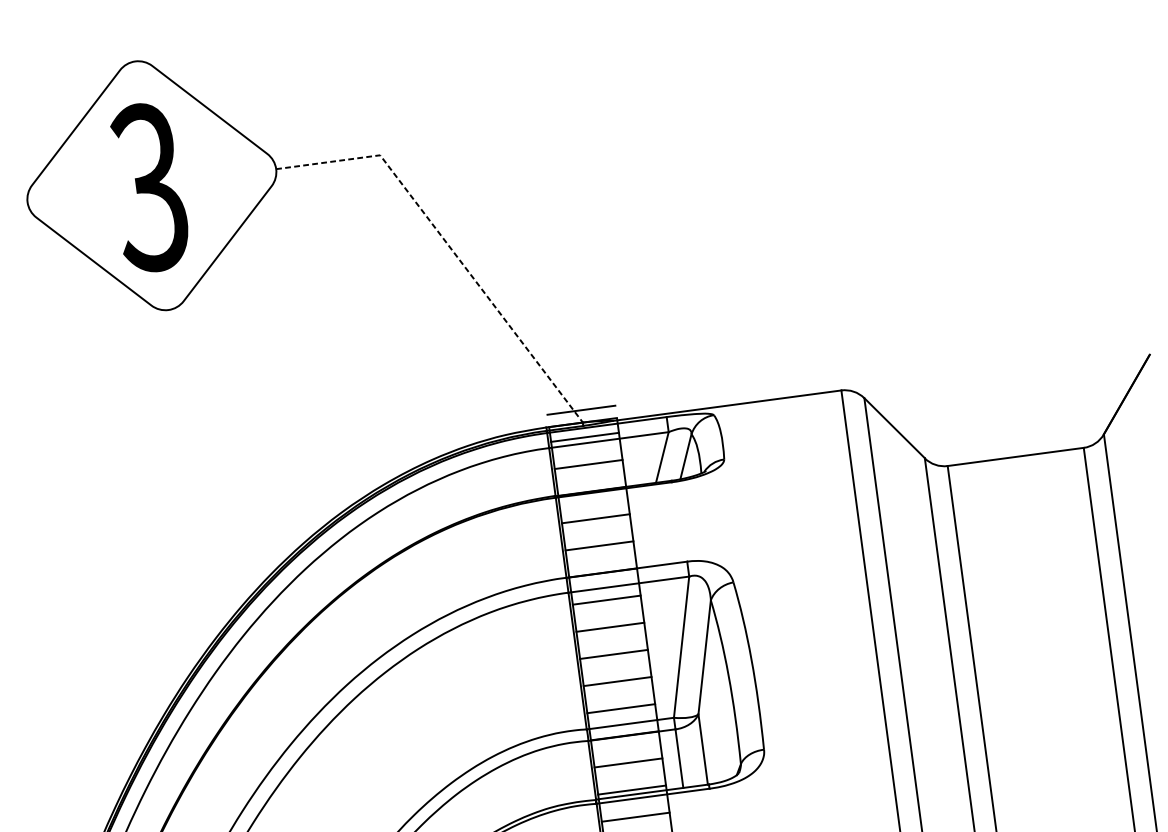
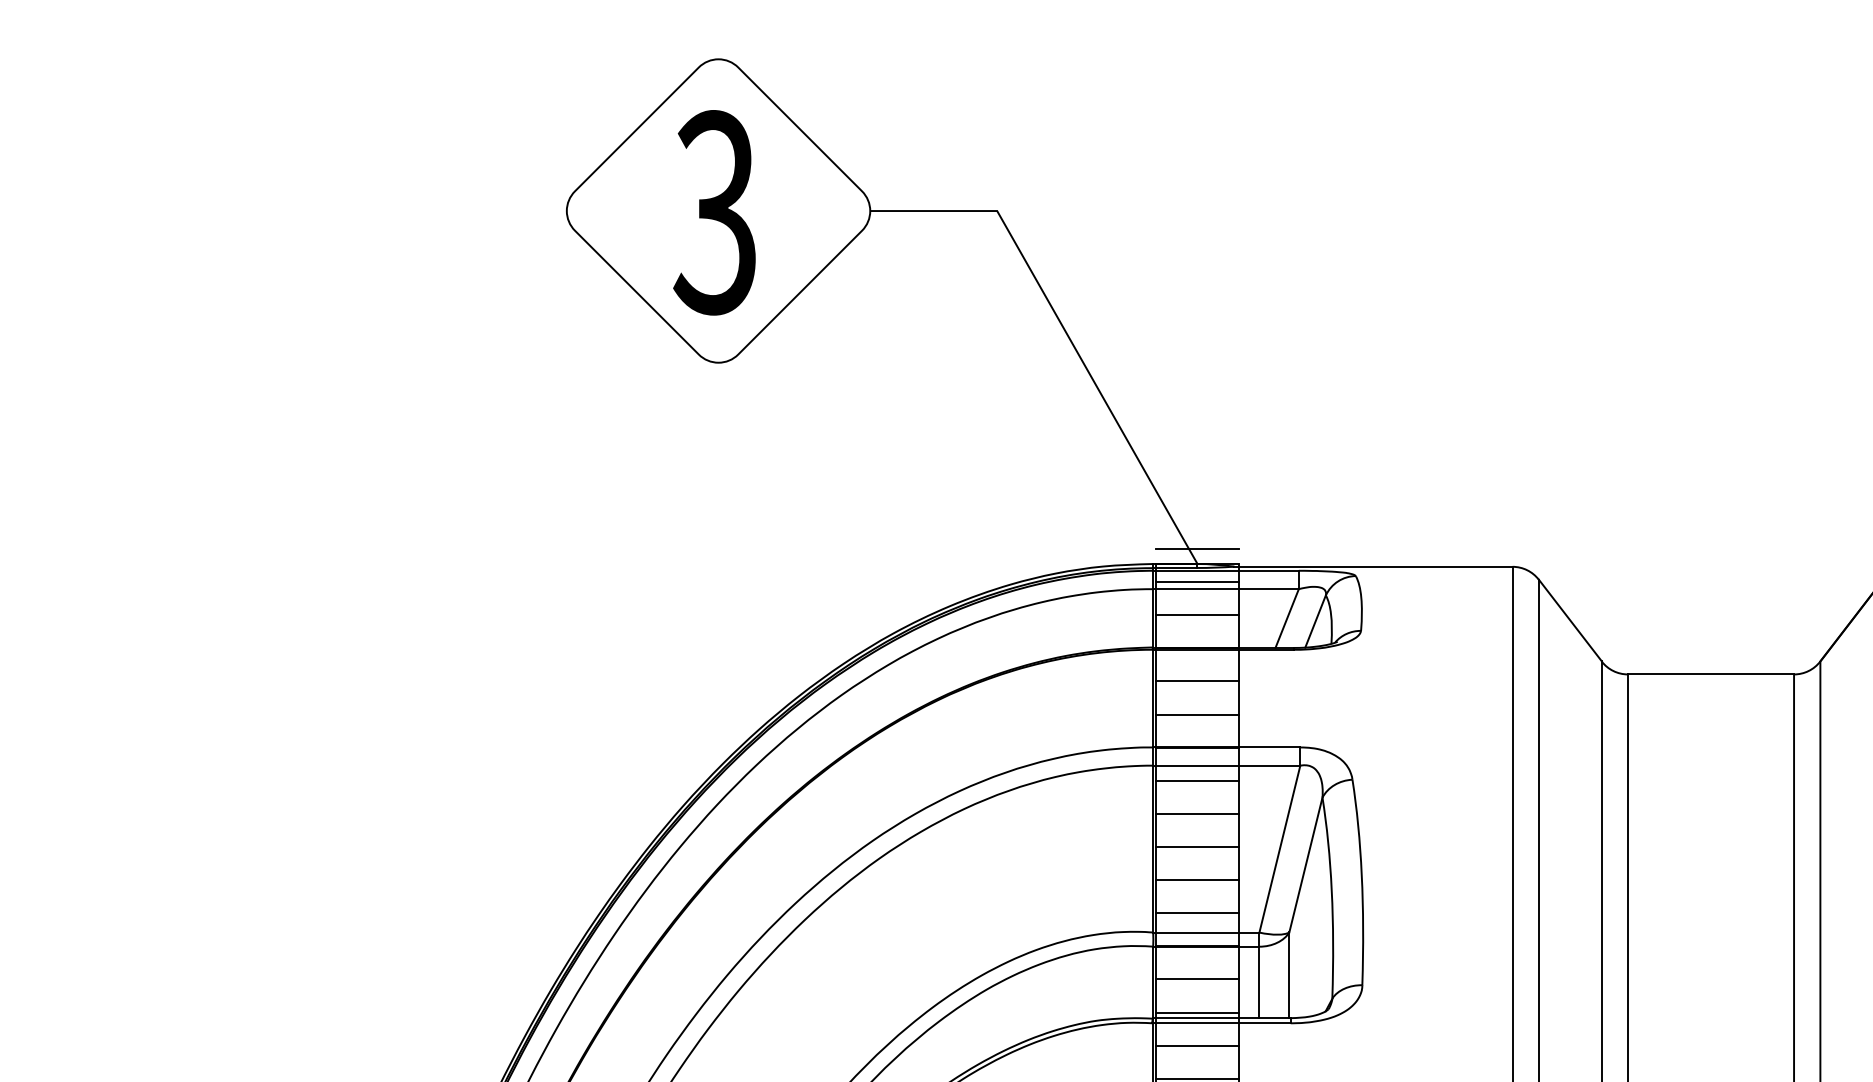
line: (449, 246) -> (1065, 331), dashed -> solid

